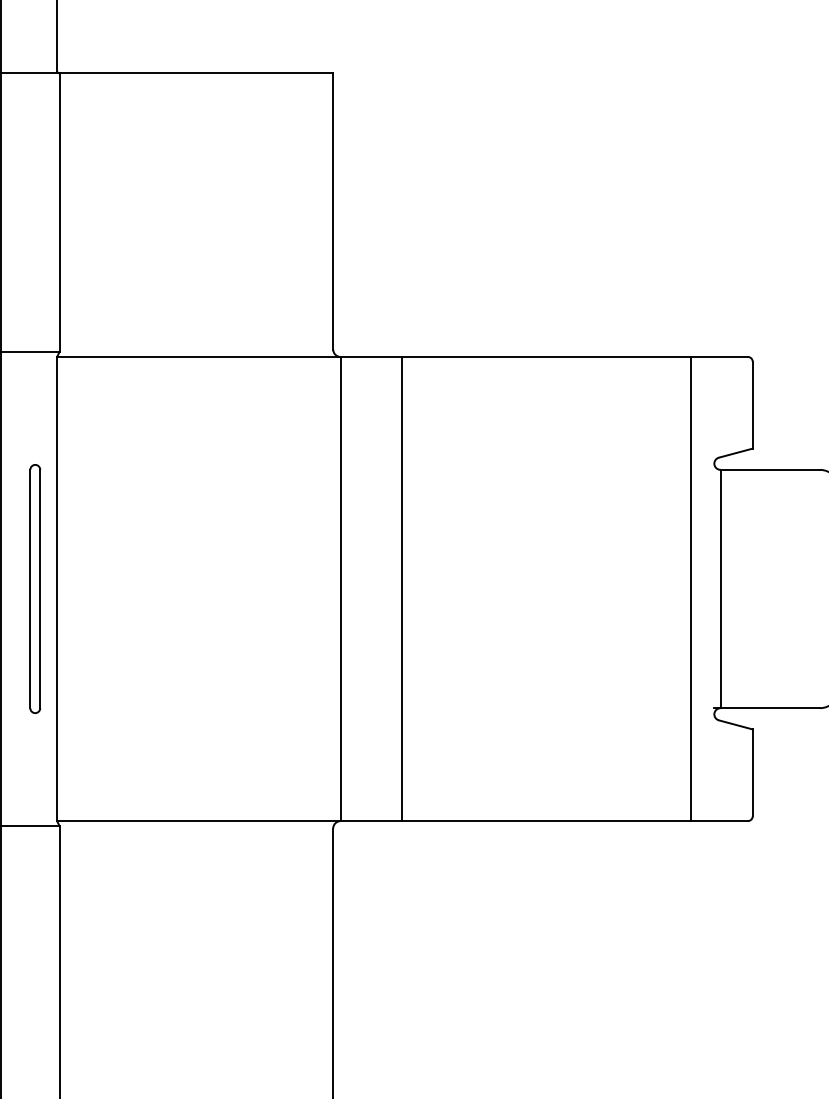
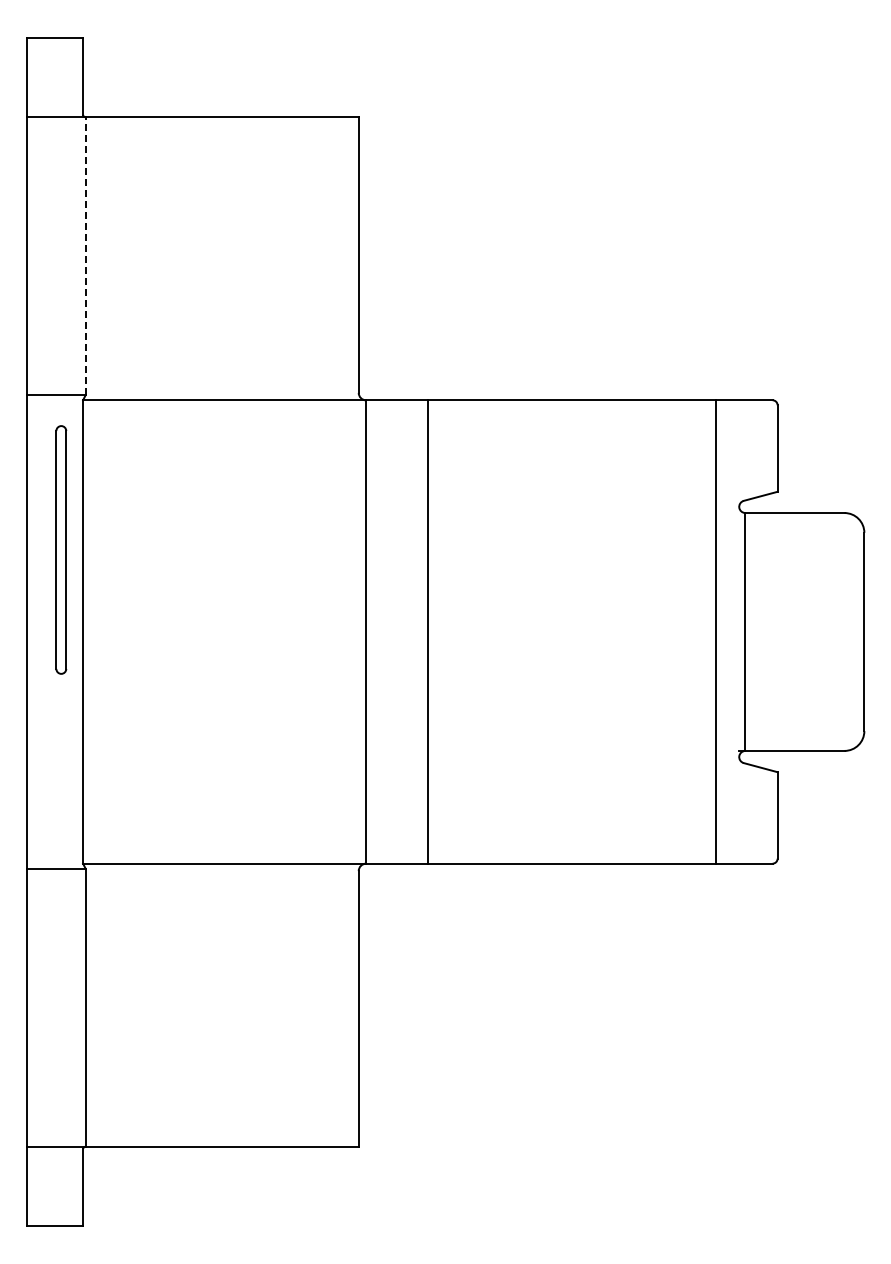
line: (59, 211) -> (85, 255), solid -> dashed
part: (35, 588) -> (61, 549), moved

